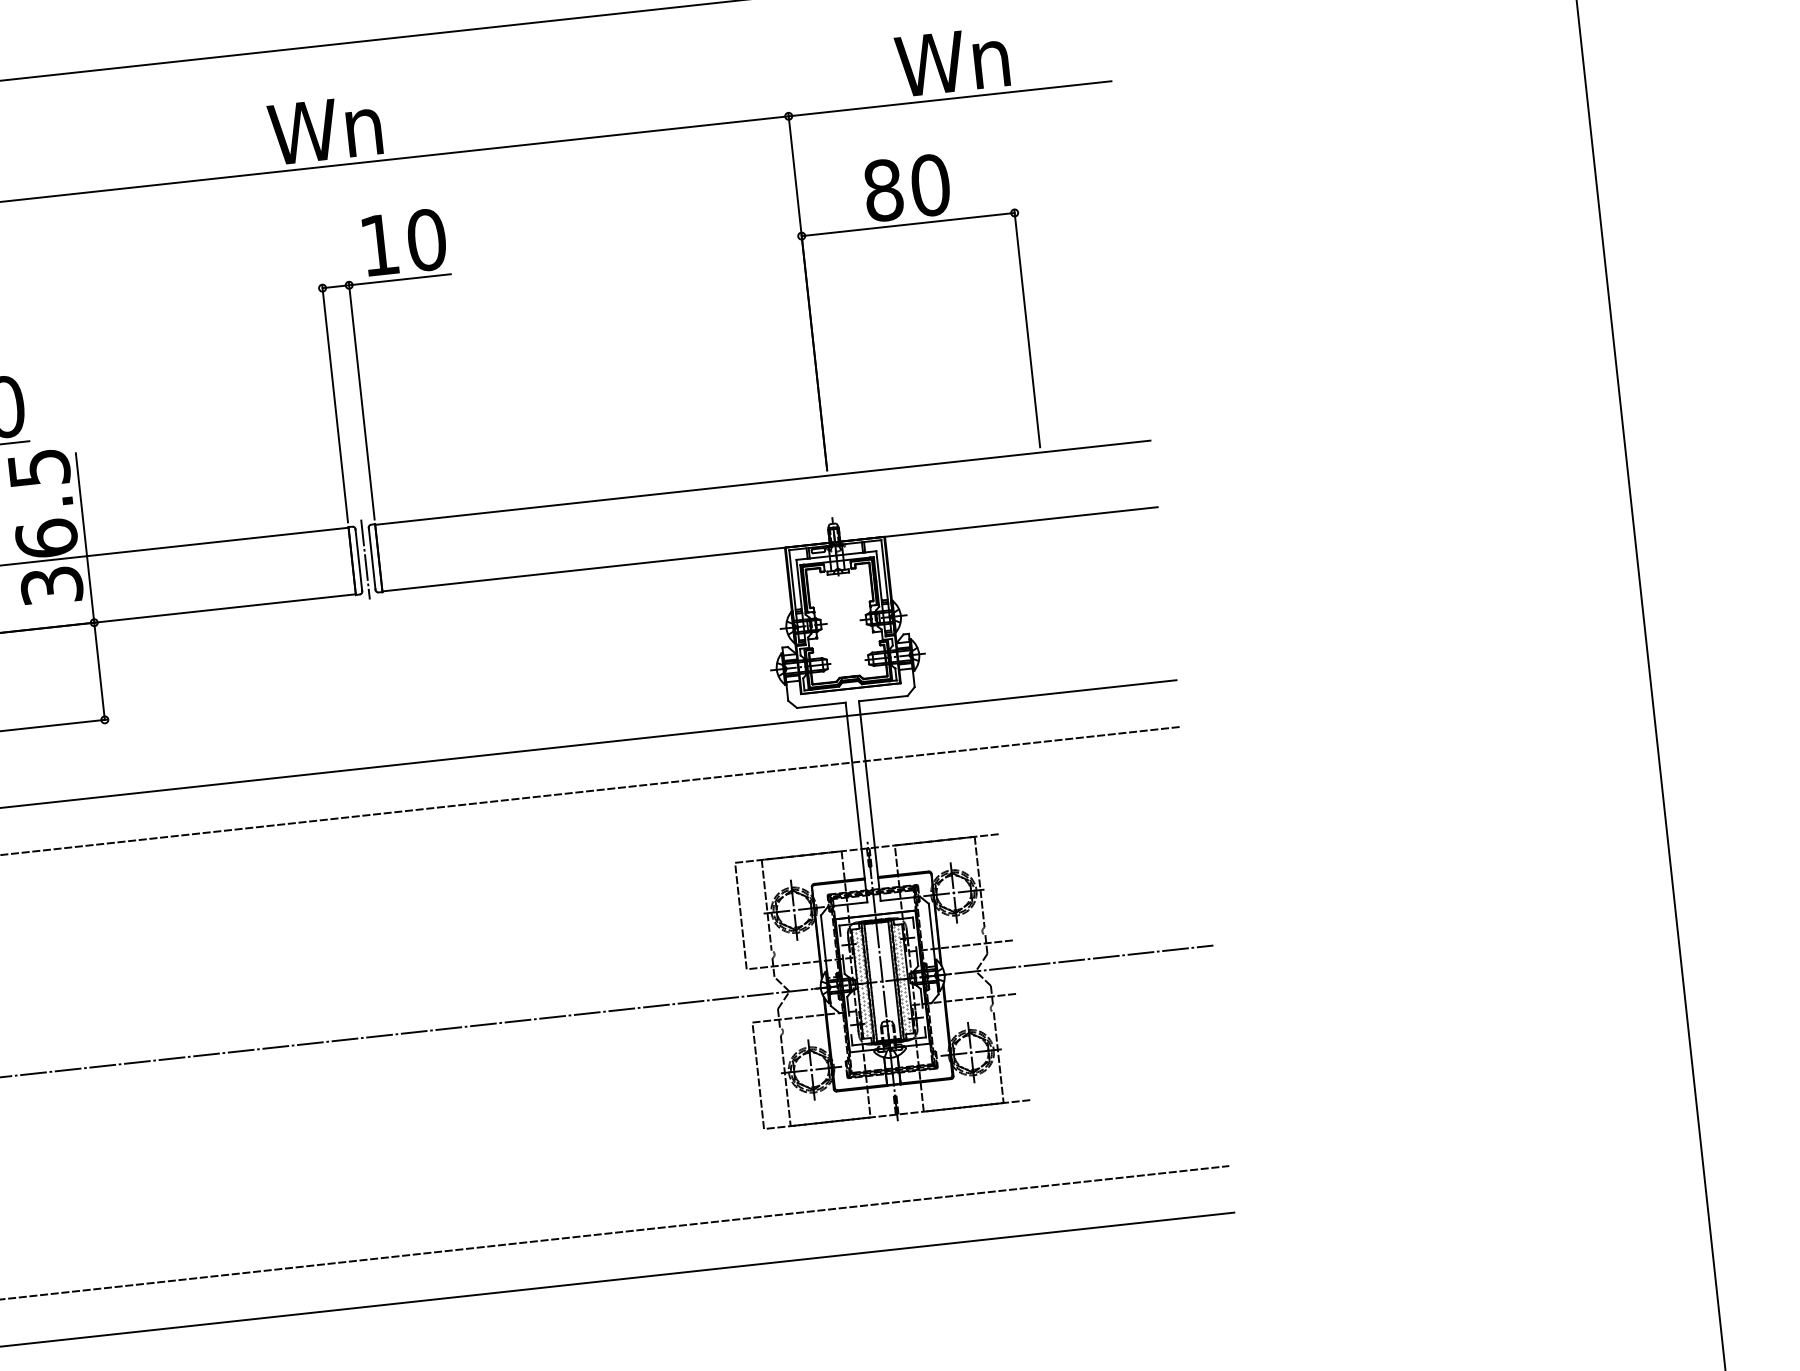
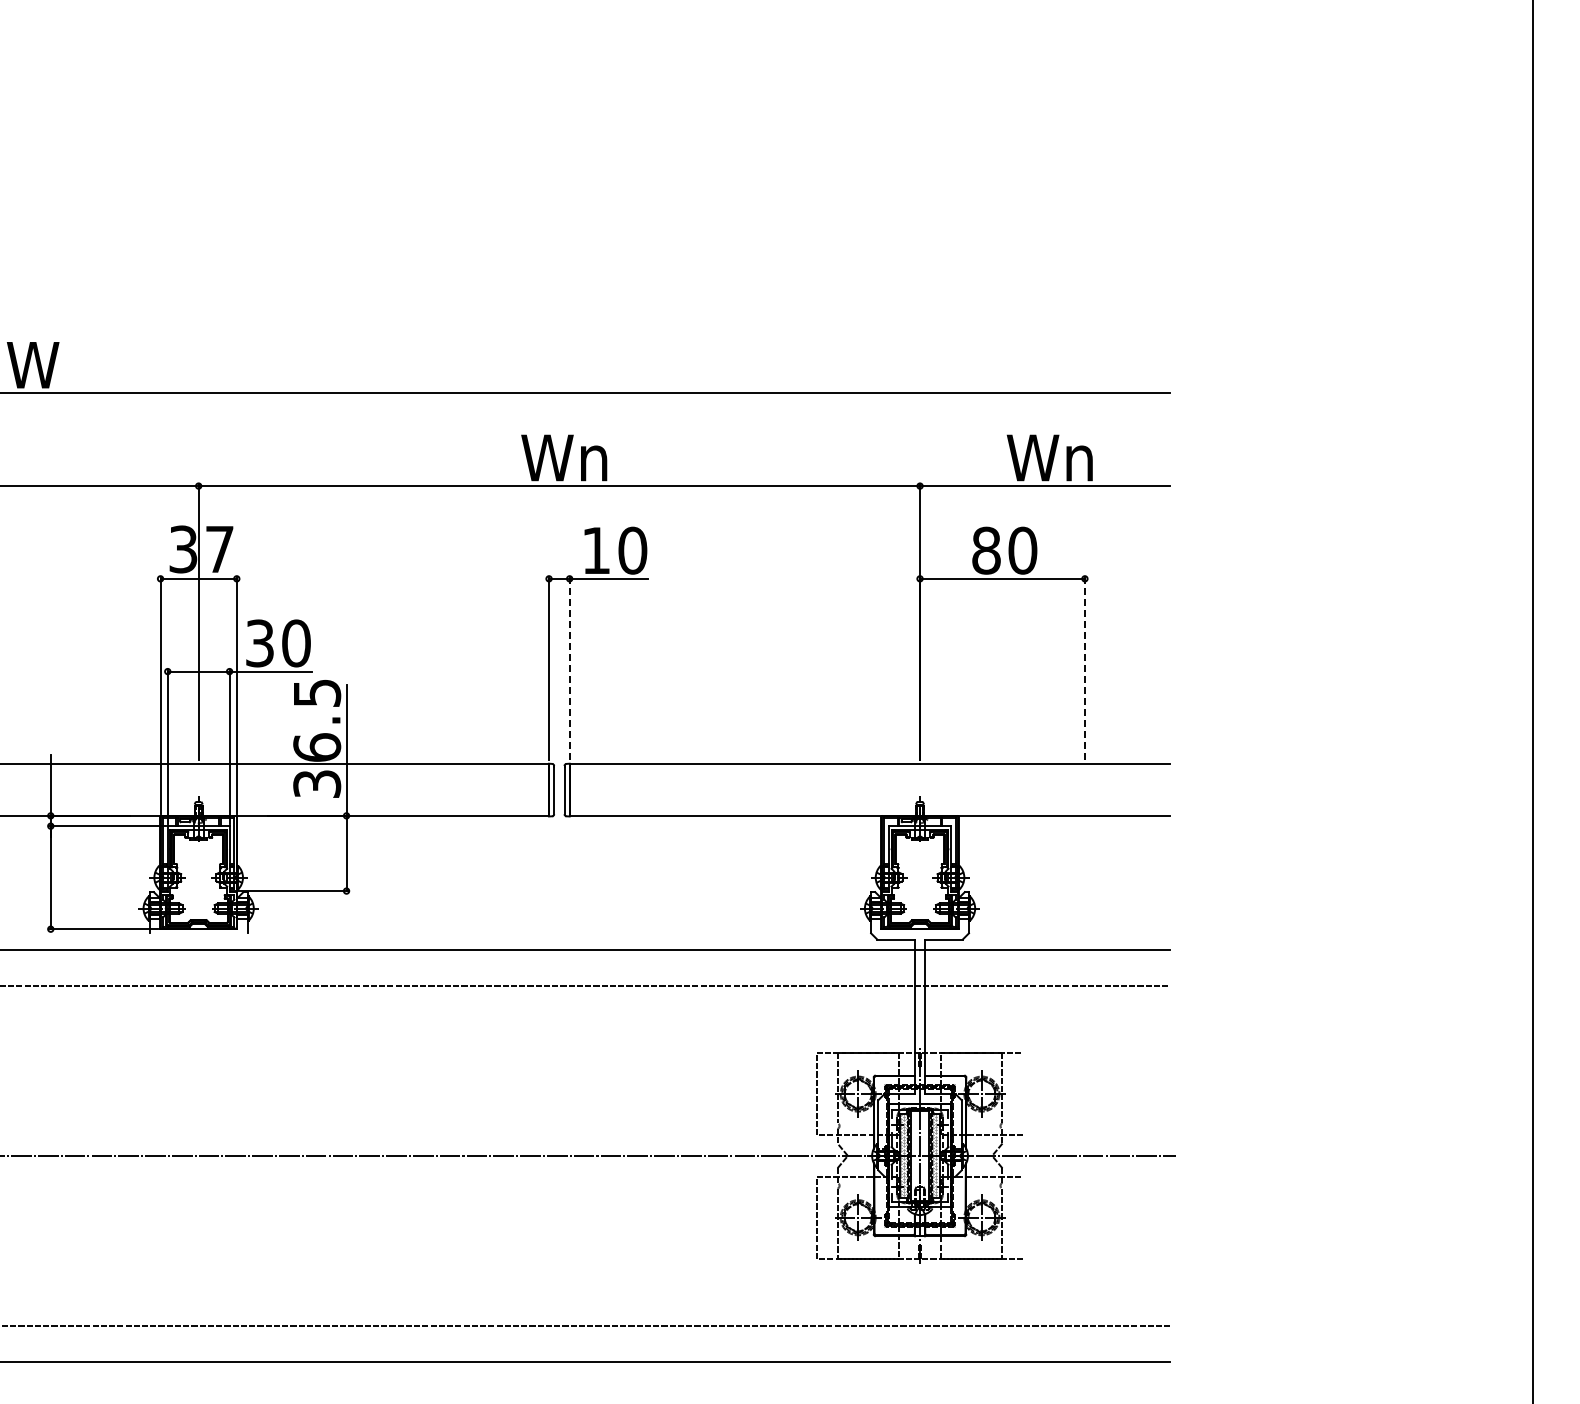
line: (1026, 328) -> (1084, 668), solid -> dashed
line: (361, 401) -> (569, 668), solid -> dashed
line: (365, 560) -> (559, 790), removed

